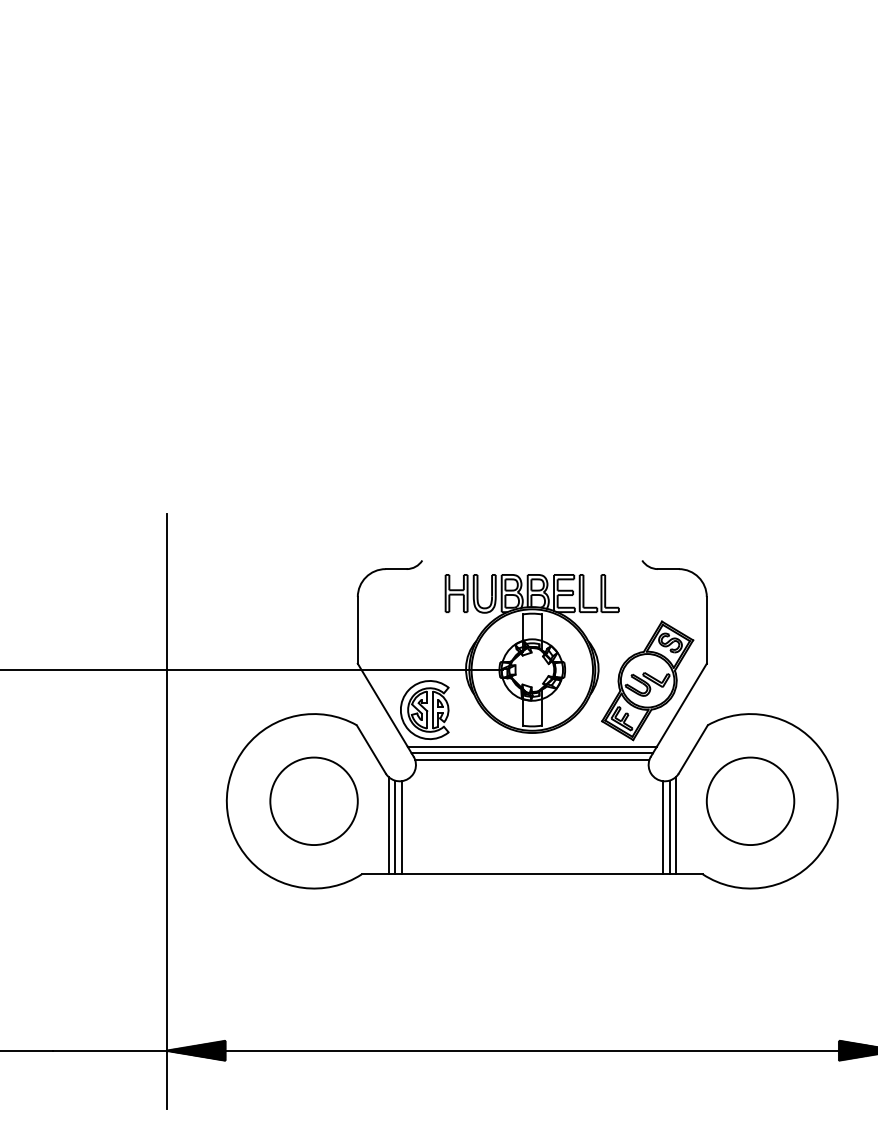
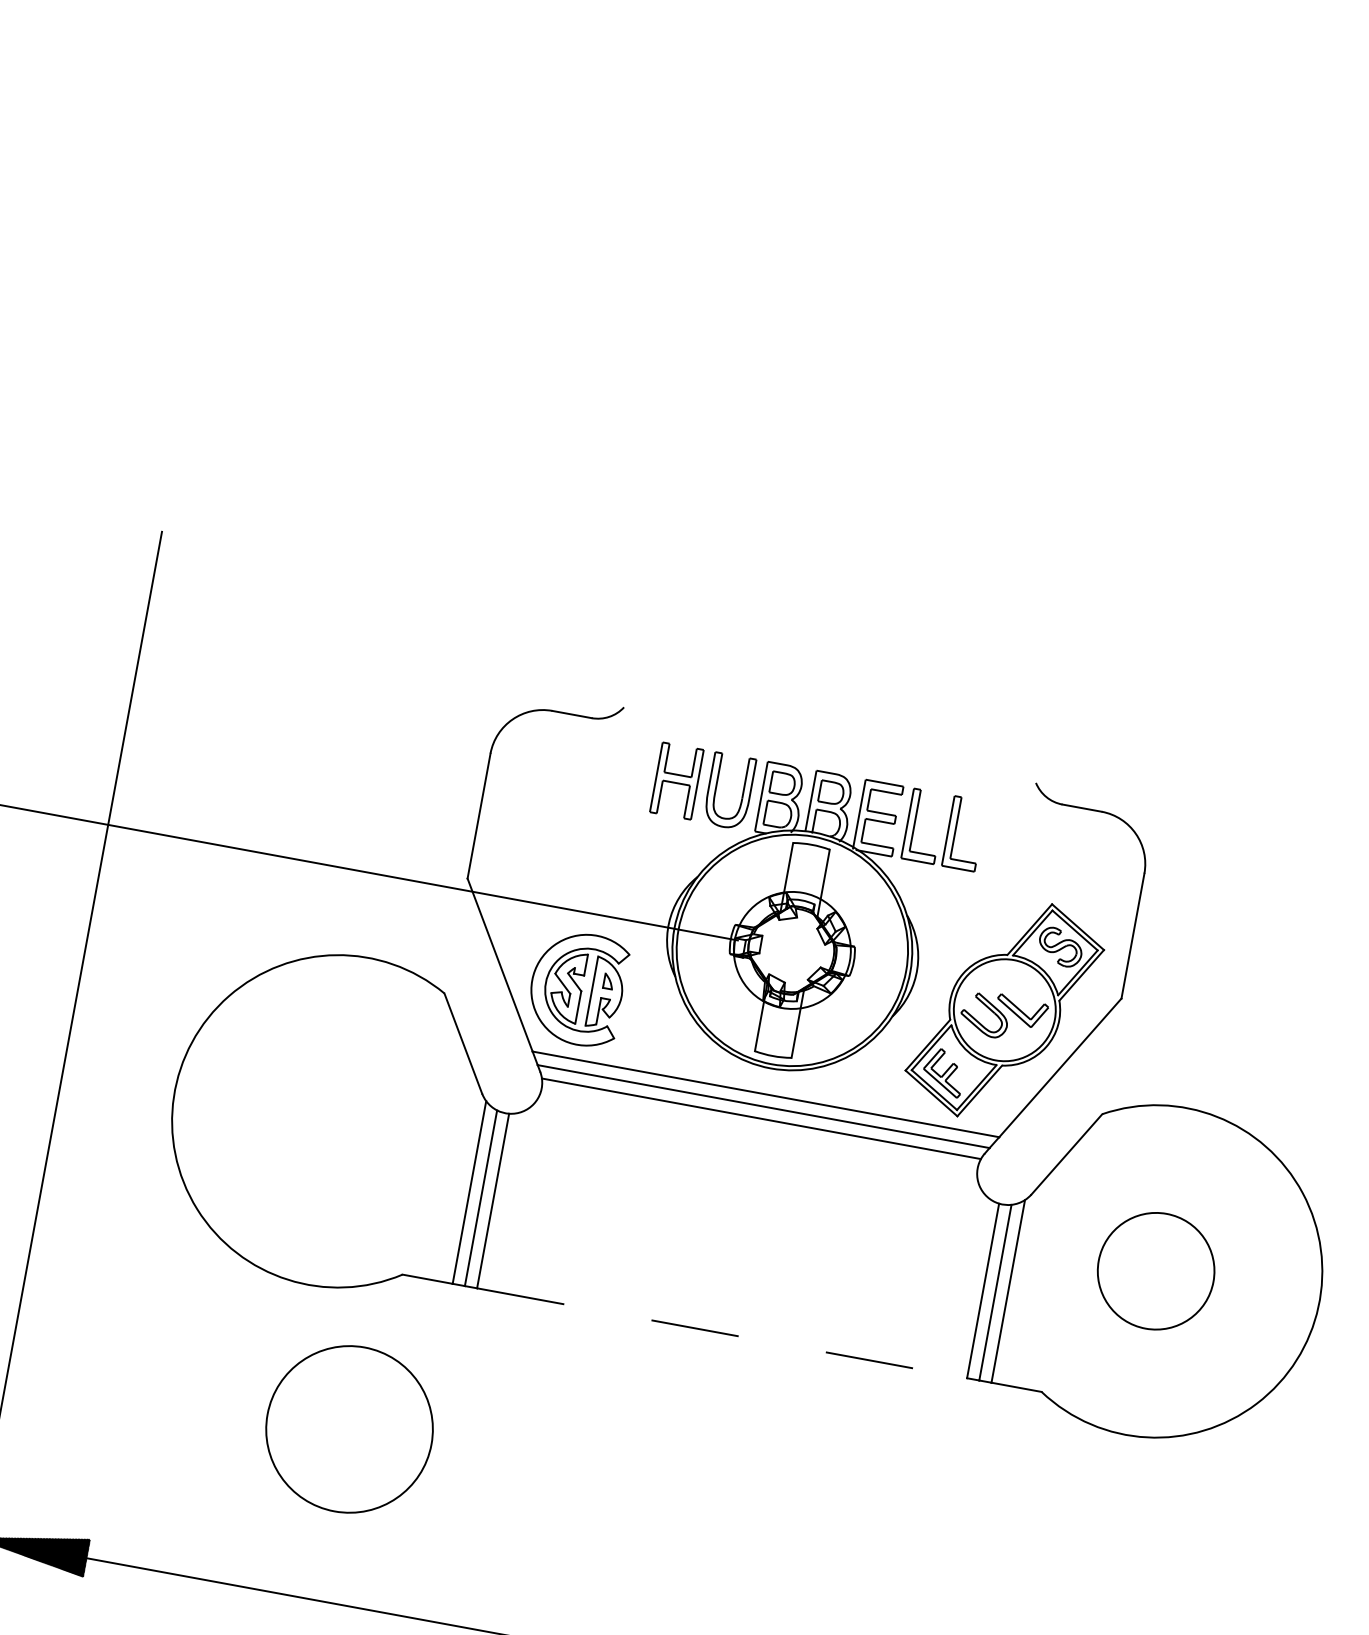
circle: (313, 800) -> (348, 1427), moved
circle: (750, 800) -> (1156, 1269), size x0.7
line: (532, 874) -> (722, 1333), solid -> dashed

